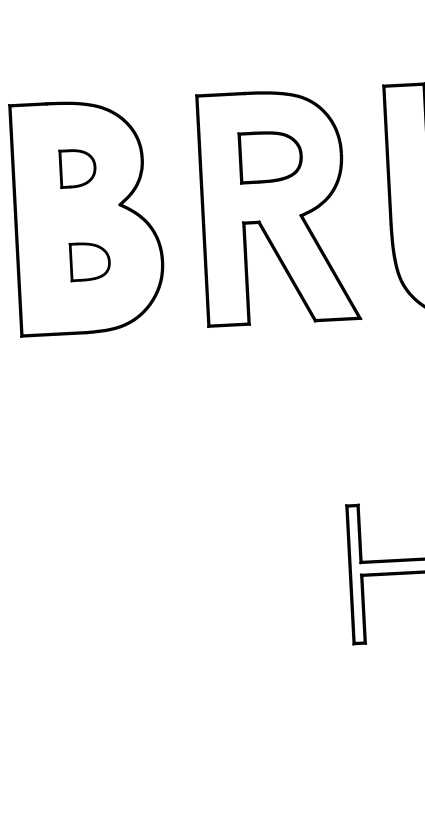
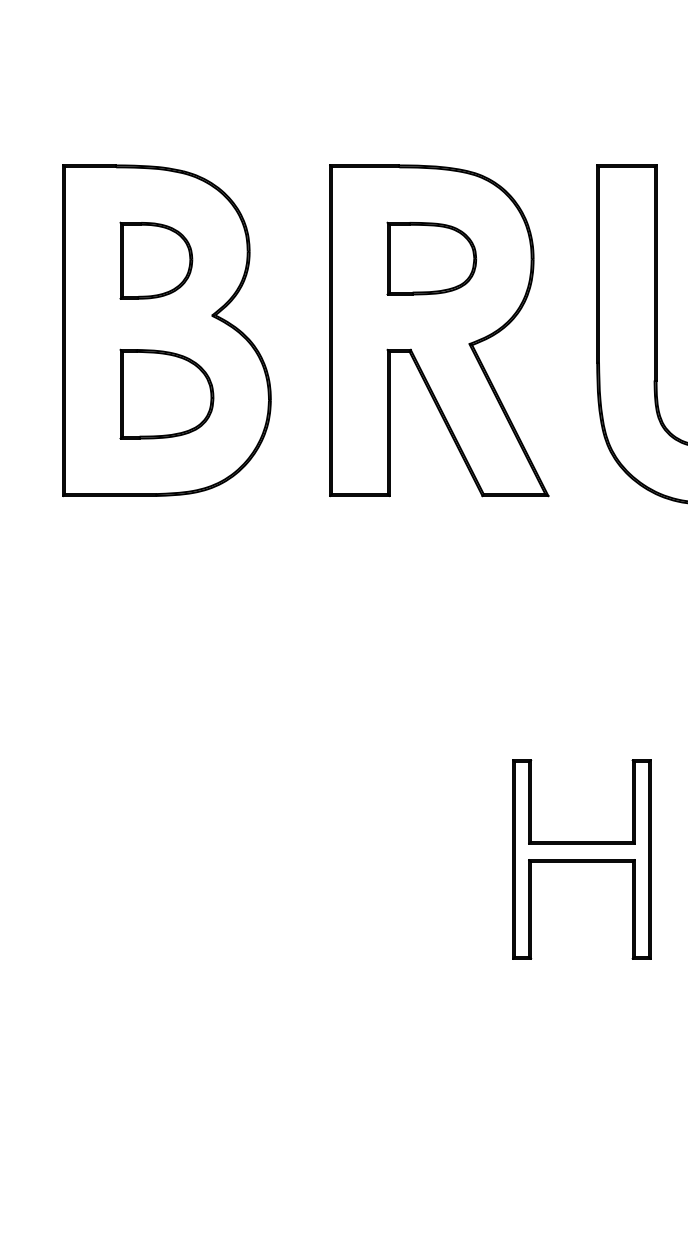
part: (77, 168) -> (156, 260), size x1.43
part: (89, 261) -> (166, 393), size x1.67

